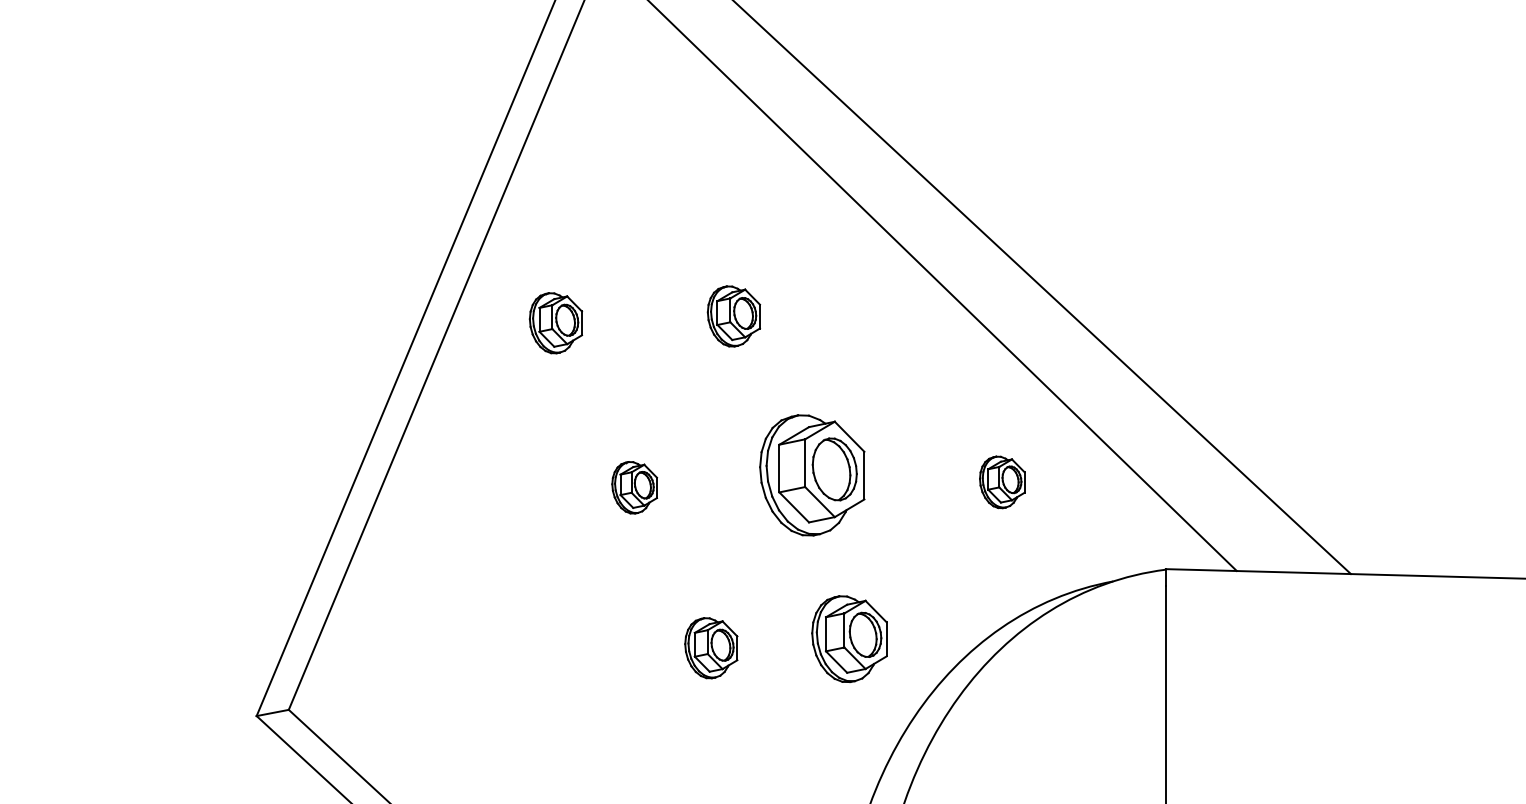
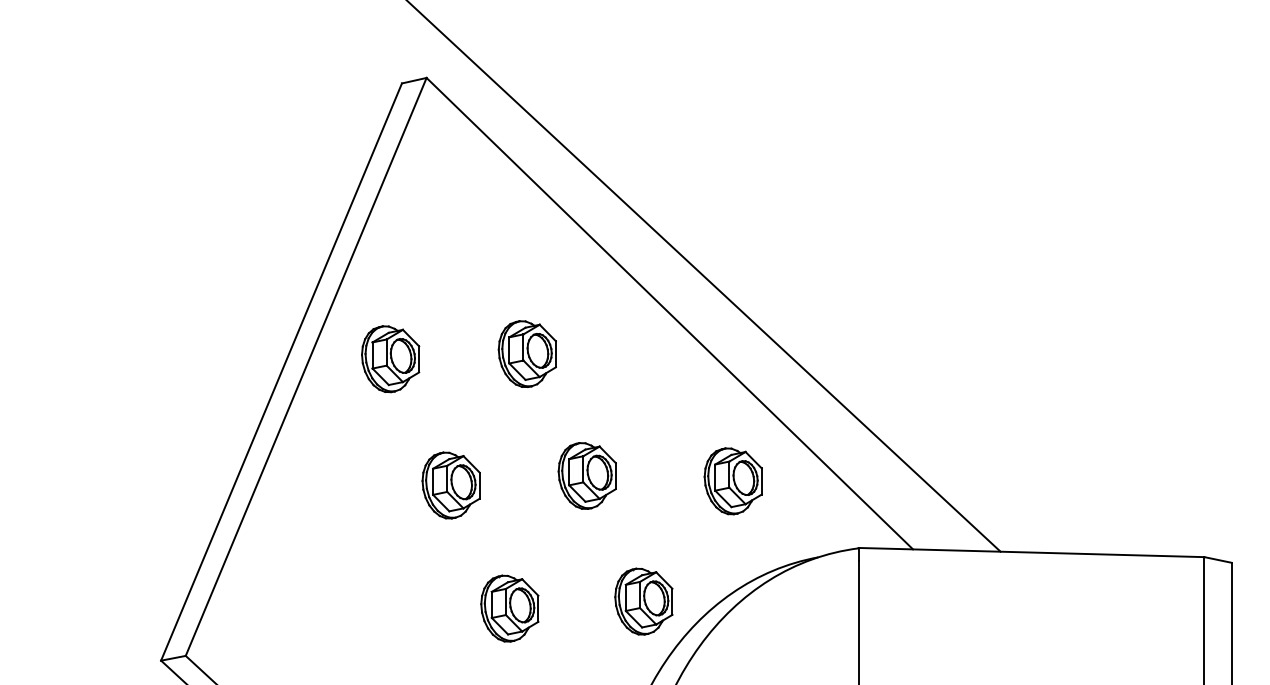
part: (732, 315) -> (526, 353), size x1.43
part: (555, 323) -> (390, 359), size x1.43
part: (811, 474) -> (586, 475), size x0.71
part: (1001, 482) -> (732, 481), size x1.67
part: (633, 487) -> (450, 485), size x1.67
part: (848, 638) -> (643, 601), moved
part: (710, 648) -> (509, 608), size x1.43

